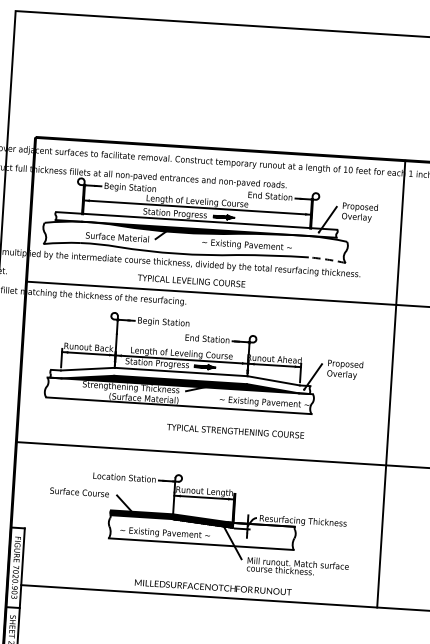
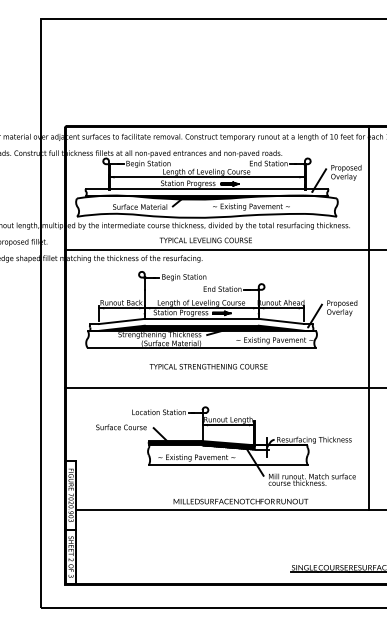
arc: (326, 259) -> (320, 214), dashed -> solid
line: (391, 383) -> (369, 317), moved
text: (235, 431) -> (208, 366), moved

